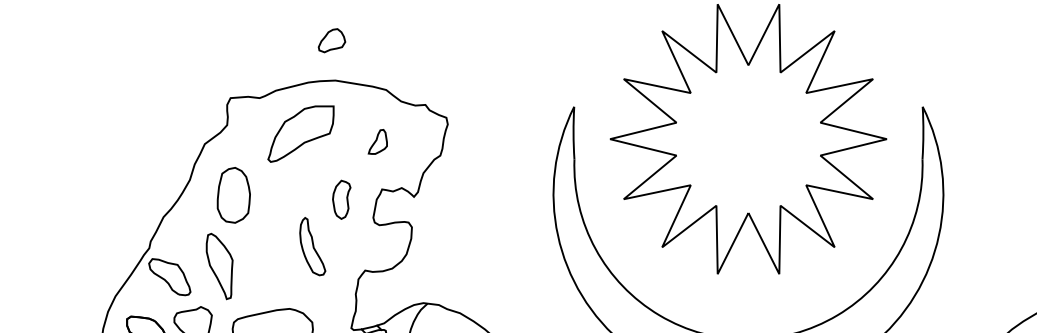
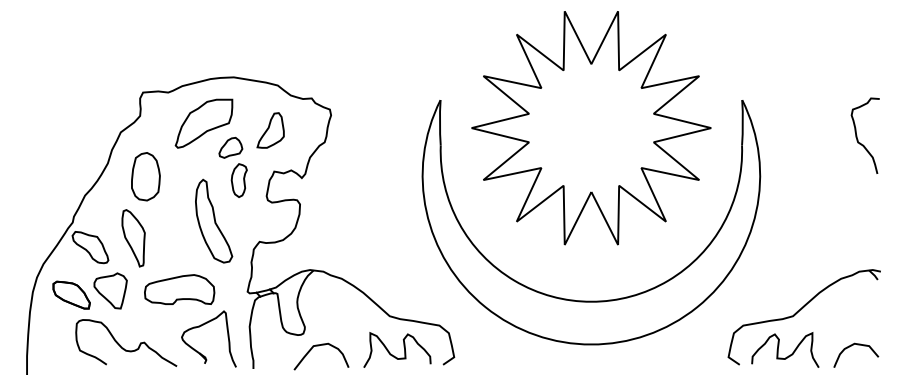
part: (331, 40) -> (230, 147), moved
part: (377, 141) -> (270, 130), size x1.67
part: (313, 245) -> (214, 220), size x1.67

